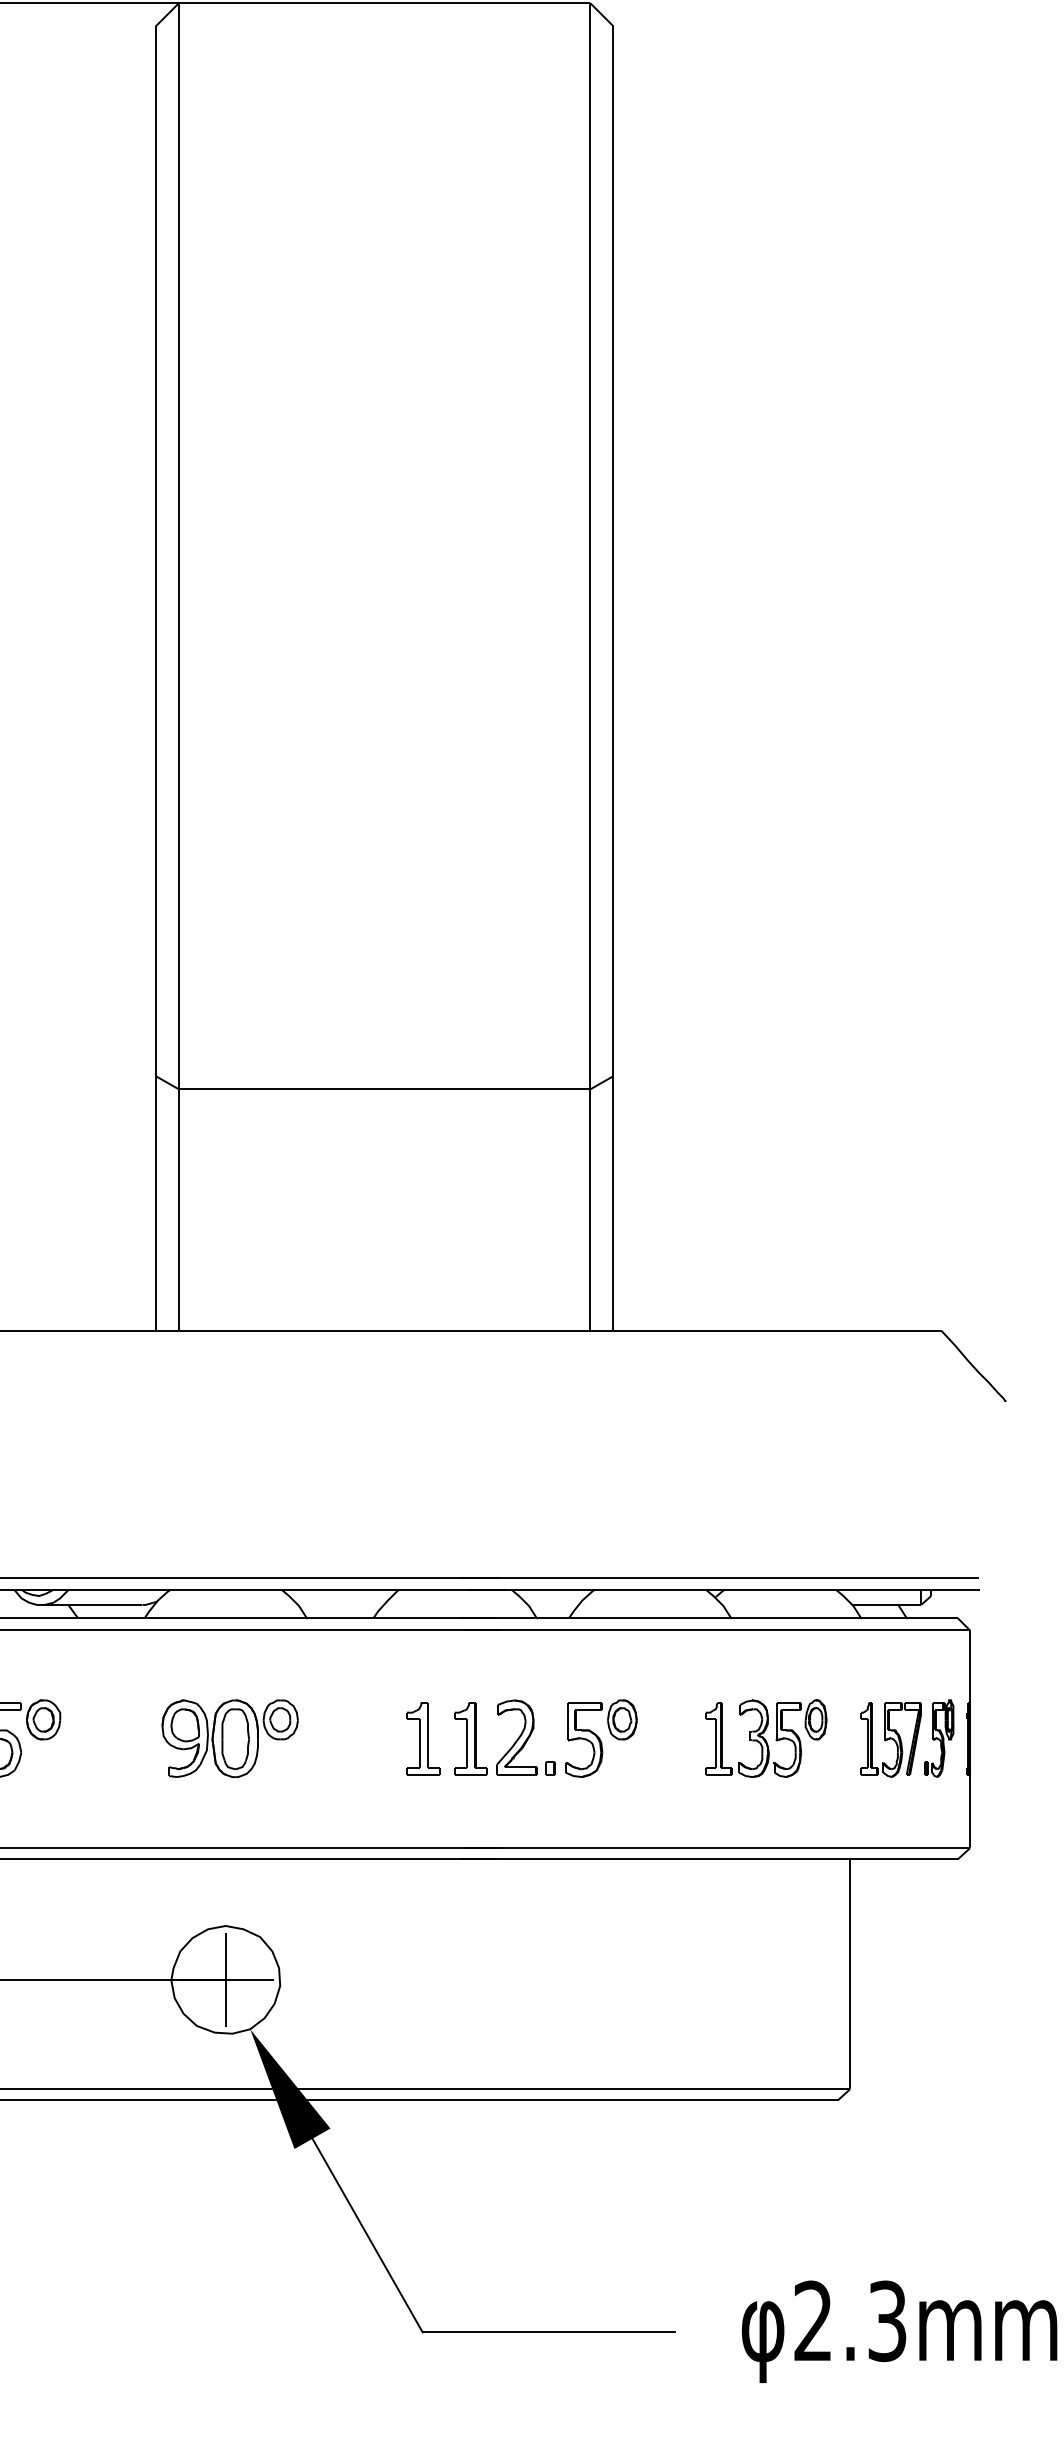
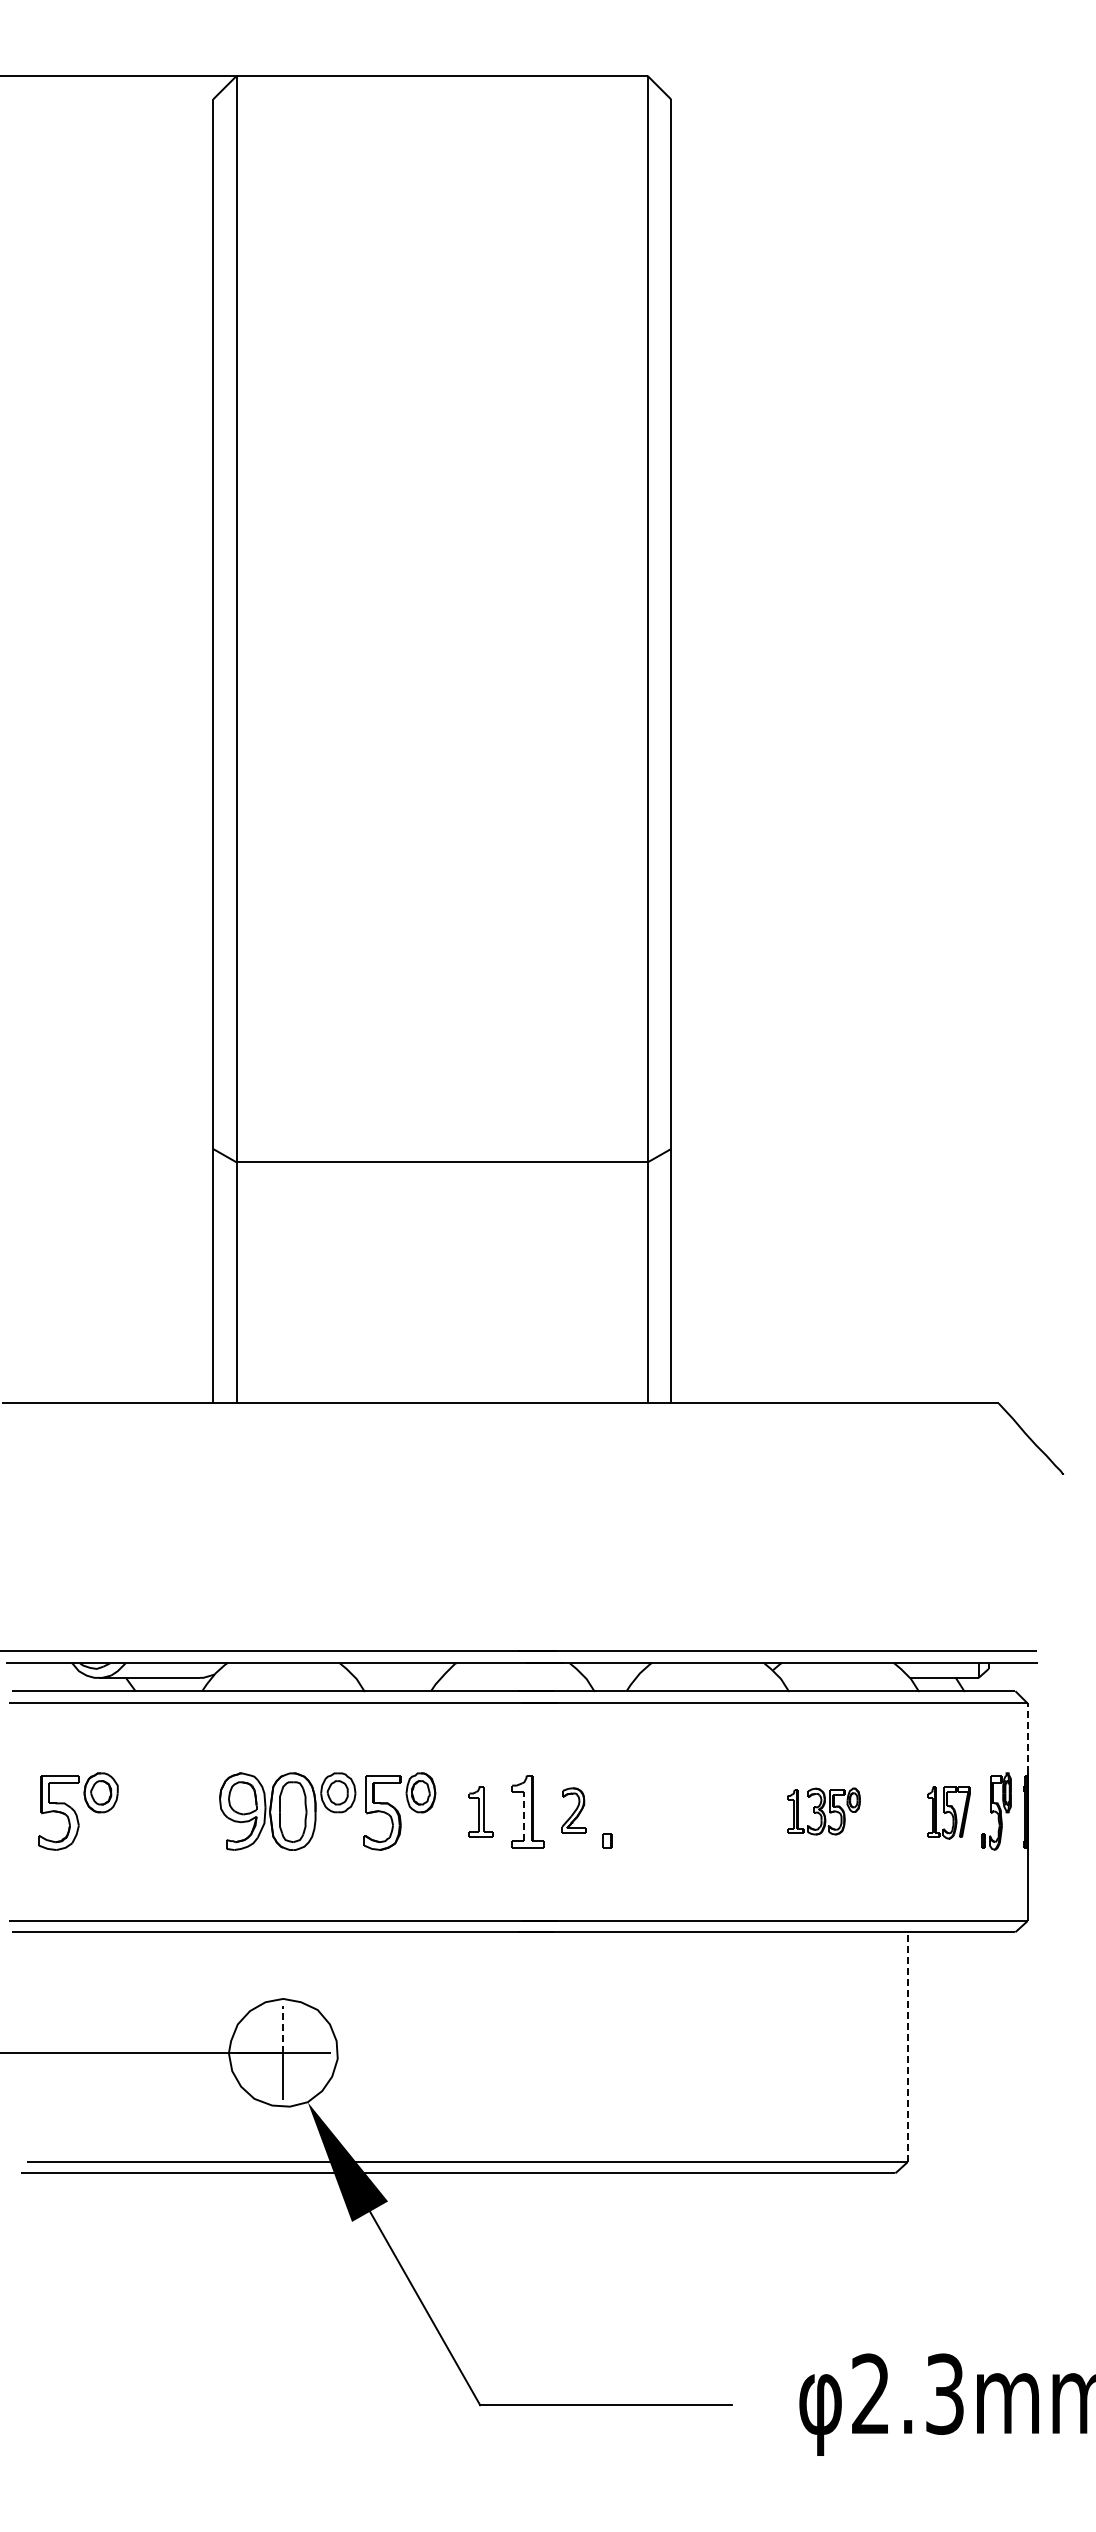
line: (969, 1665) -> (1027, 1738), solid -> dashed
part: (515, 1737) -> (573, 1810), size x0.6
part: (422, 1738) -> (480, 1811), size x0.7
part: (600, 1738) -> (399, 1811), moved
part: (765, 1738) -> (823, 1811), size x0.6
part: (890, 1739) -> (948, 1812), size x0.7
line: (466, 1743) -> (524, 1816), solid -> dashed
line: (225, 1956) -> (283, 2029), solid -> dashed
line: (849, 1974) -> (907, 2047), solid -> dashed

